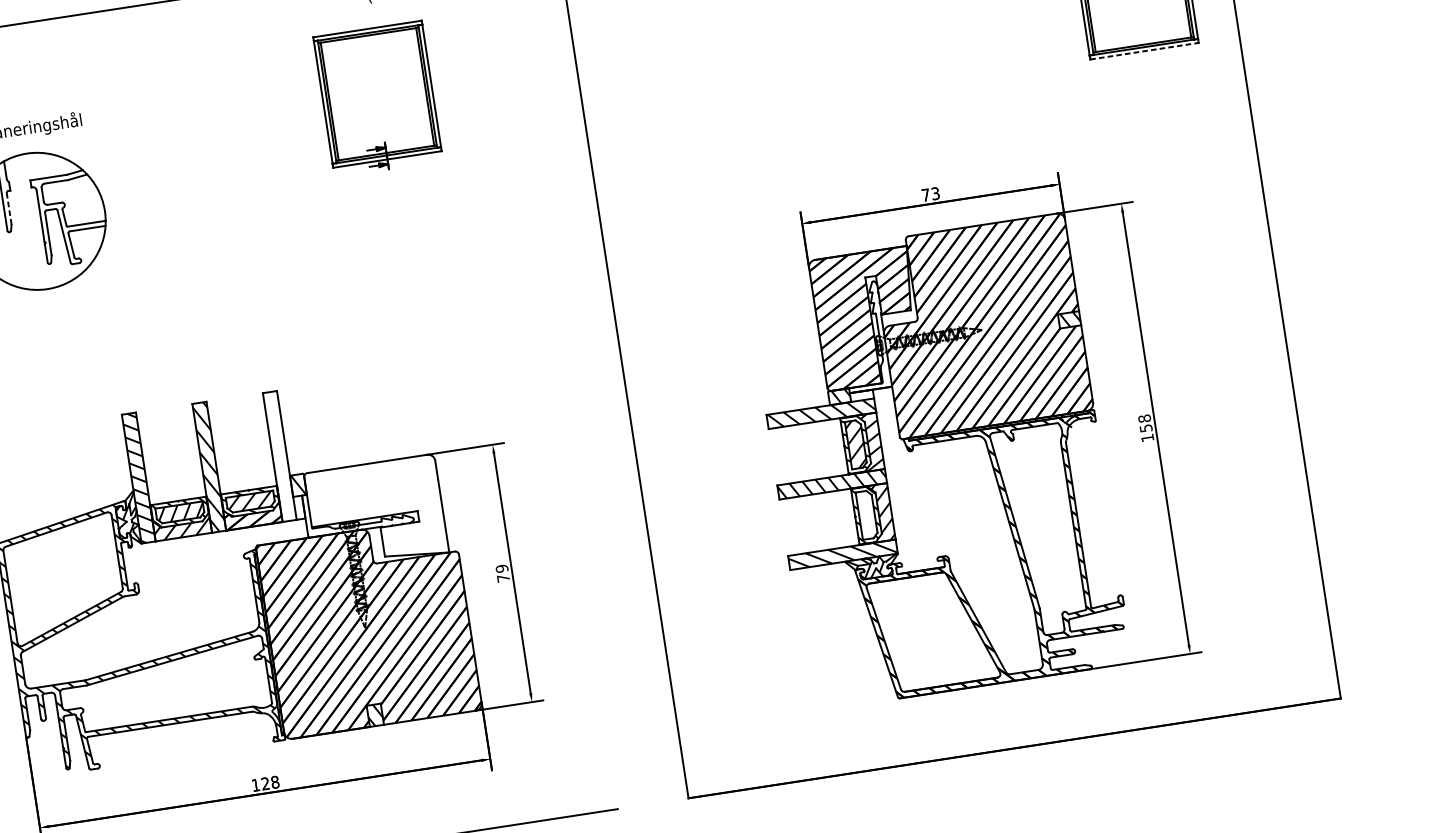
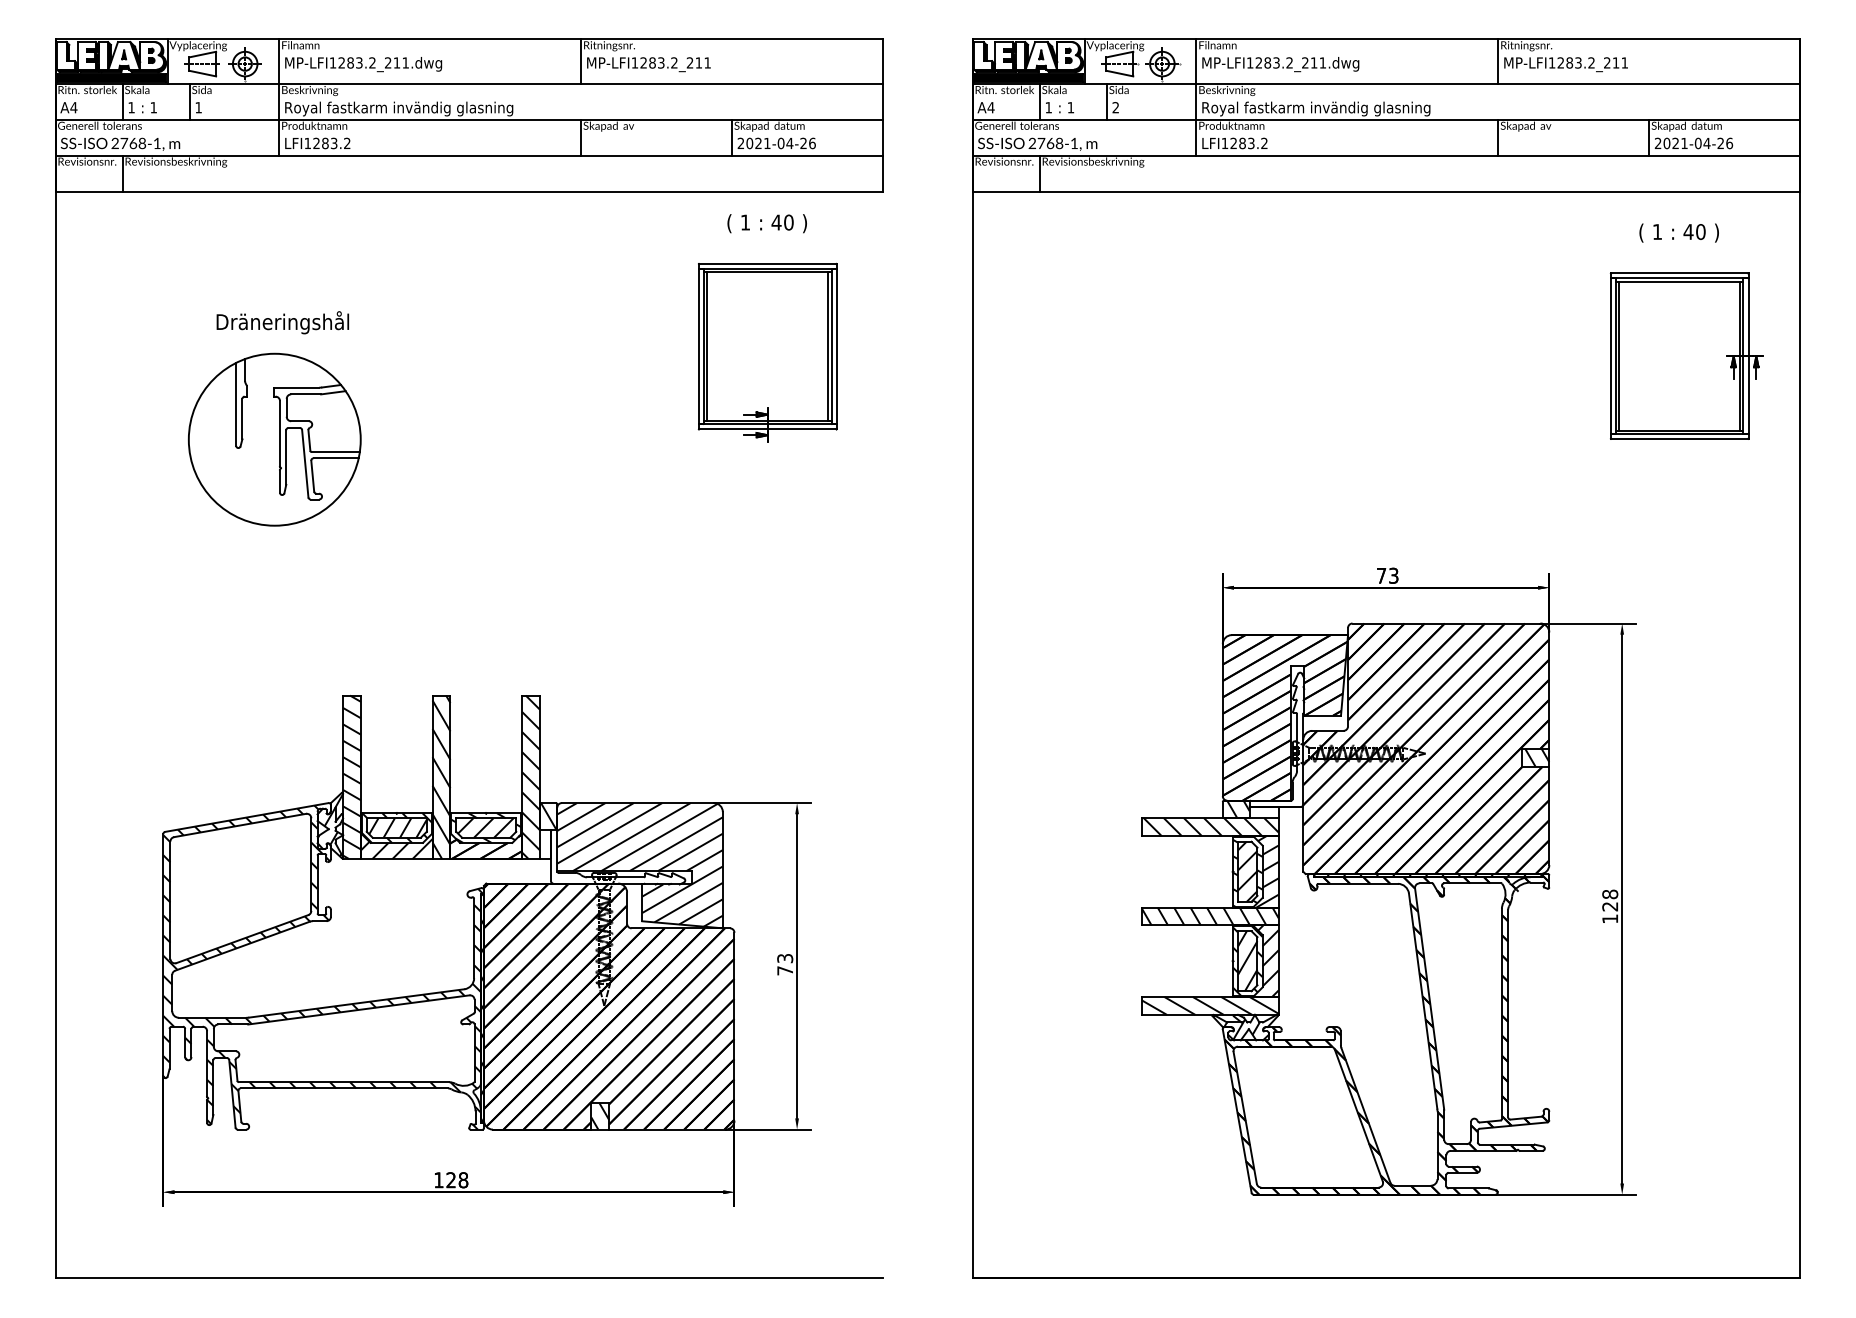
line: (1144, 50) -> (1679, 438), dashed -> solid
part: (377, 98) -> (767, 352), moved
line: (9, 208) -> (242, 418), dashed -> solid
text: (1146, 428) -> (1610, 906), 158 -> 128
hatch: (279, 456) -> (530, 777), added
hatch: (375, 512) -> (639, 864), added
hatch: (866, 515) -> (1247, 961), added
text: (501, 568) -> (784, 958), 79 -> 73

